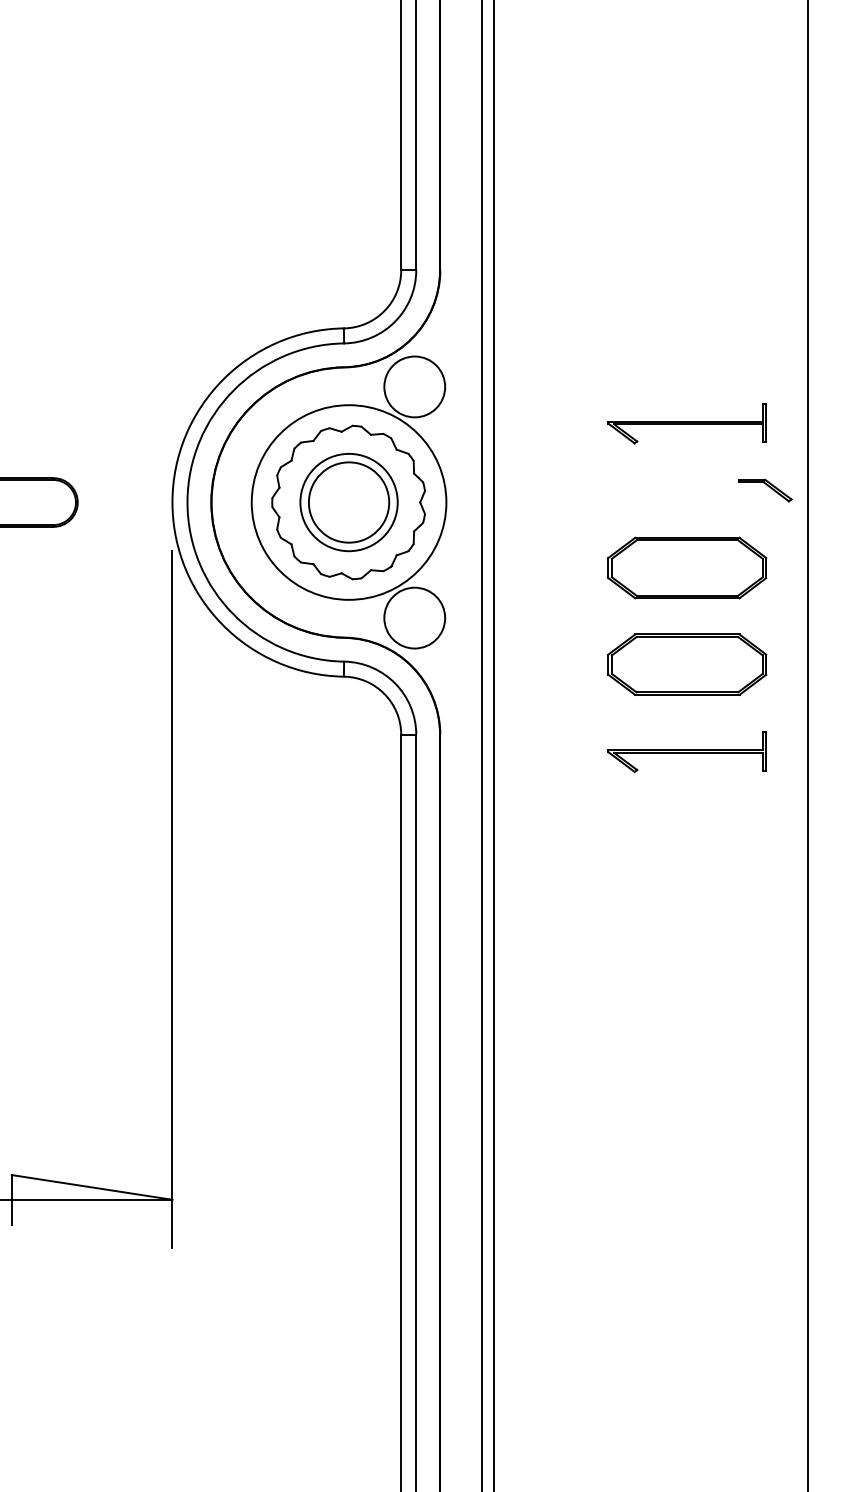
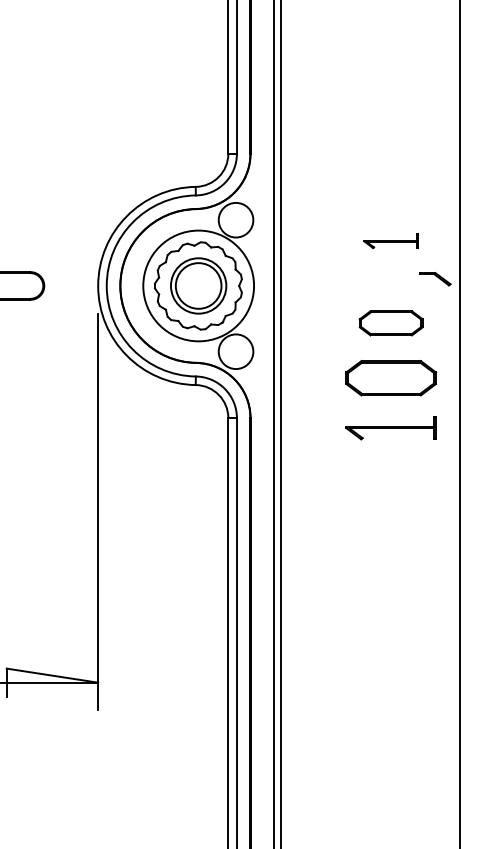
part: (686, 424) -> (390, 241), size x0.6
part: (687, 568) -> (391, 323), size x0.7

